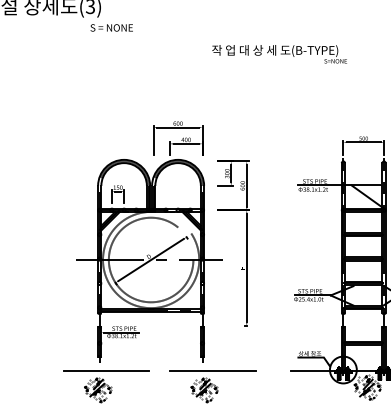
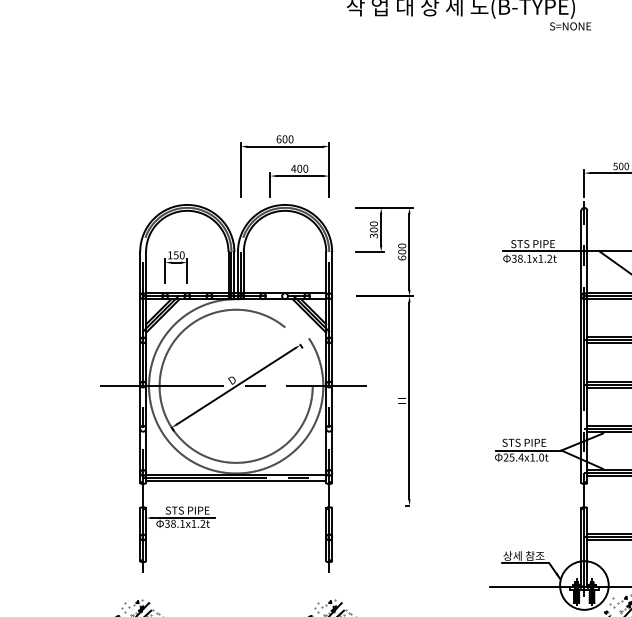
line: (106, 371) -> (155, 588), removed
line: (212, 371) -> (347, 588), removed

